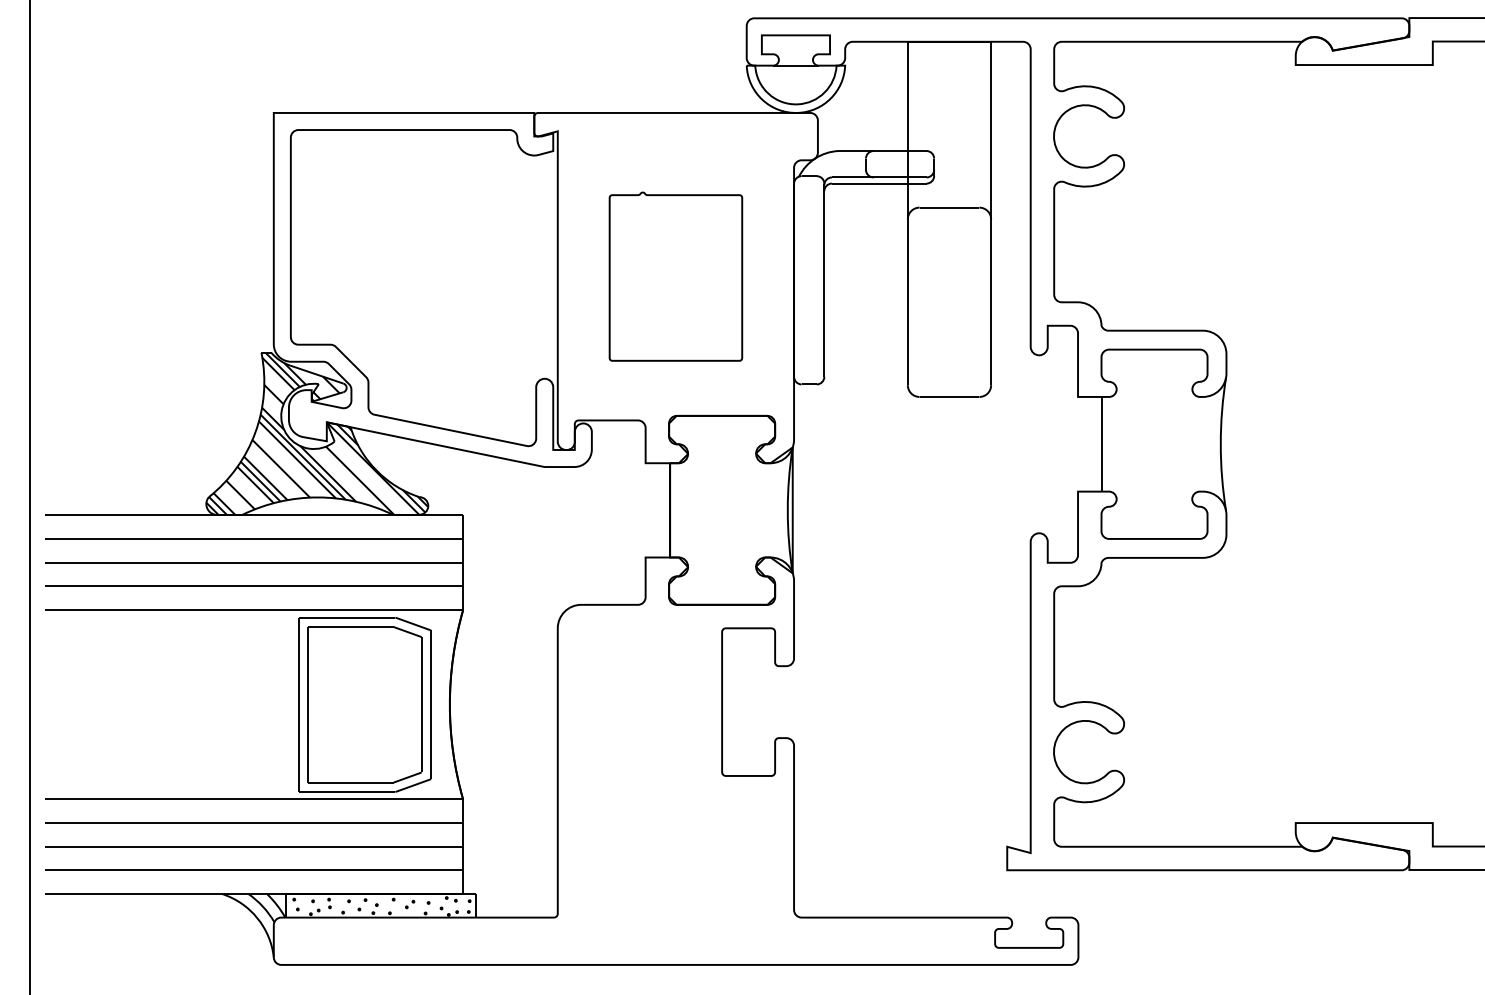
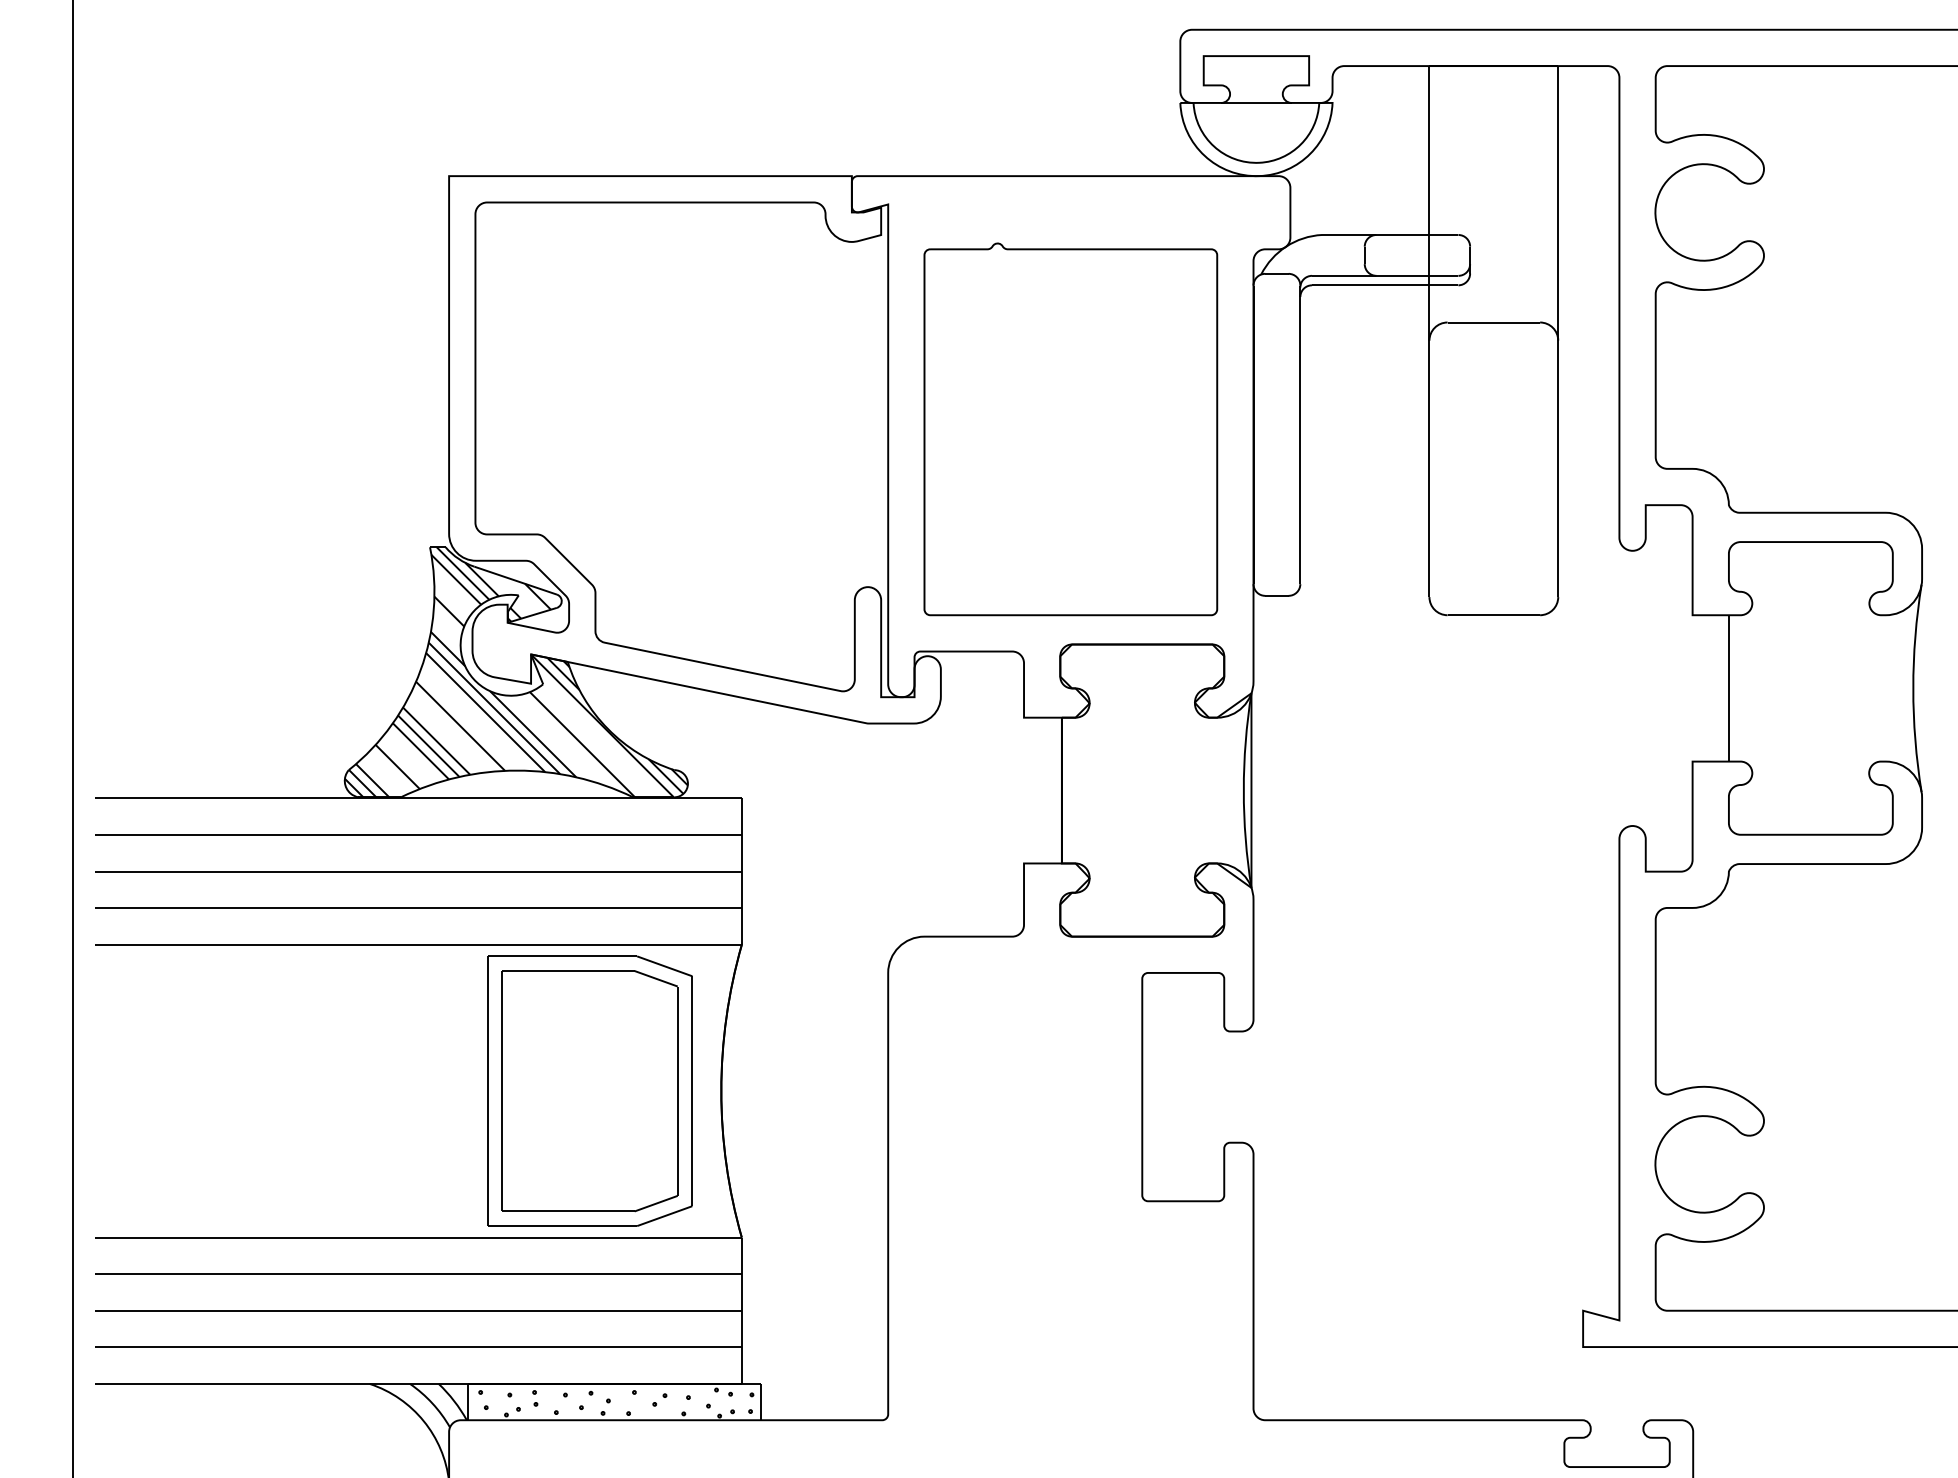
part: (675, 276) -> (1070, 428), size x1.43

